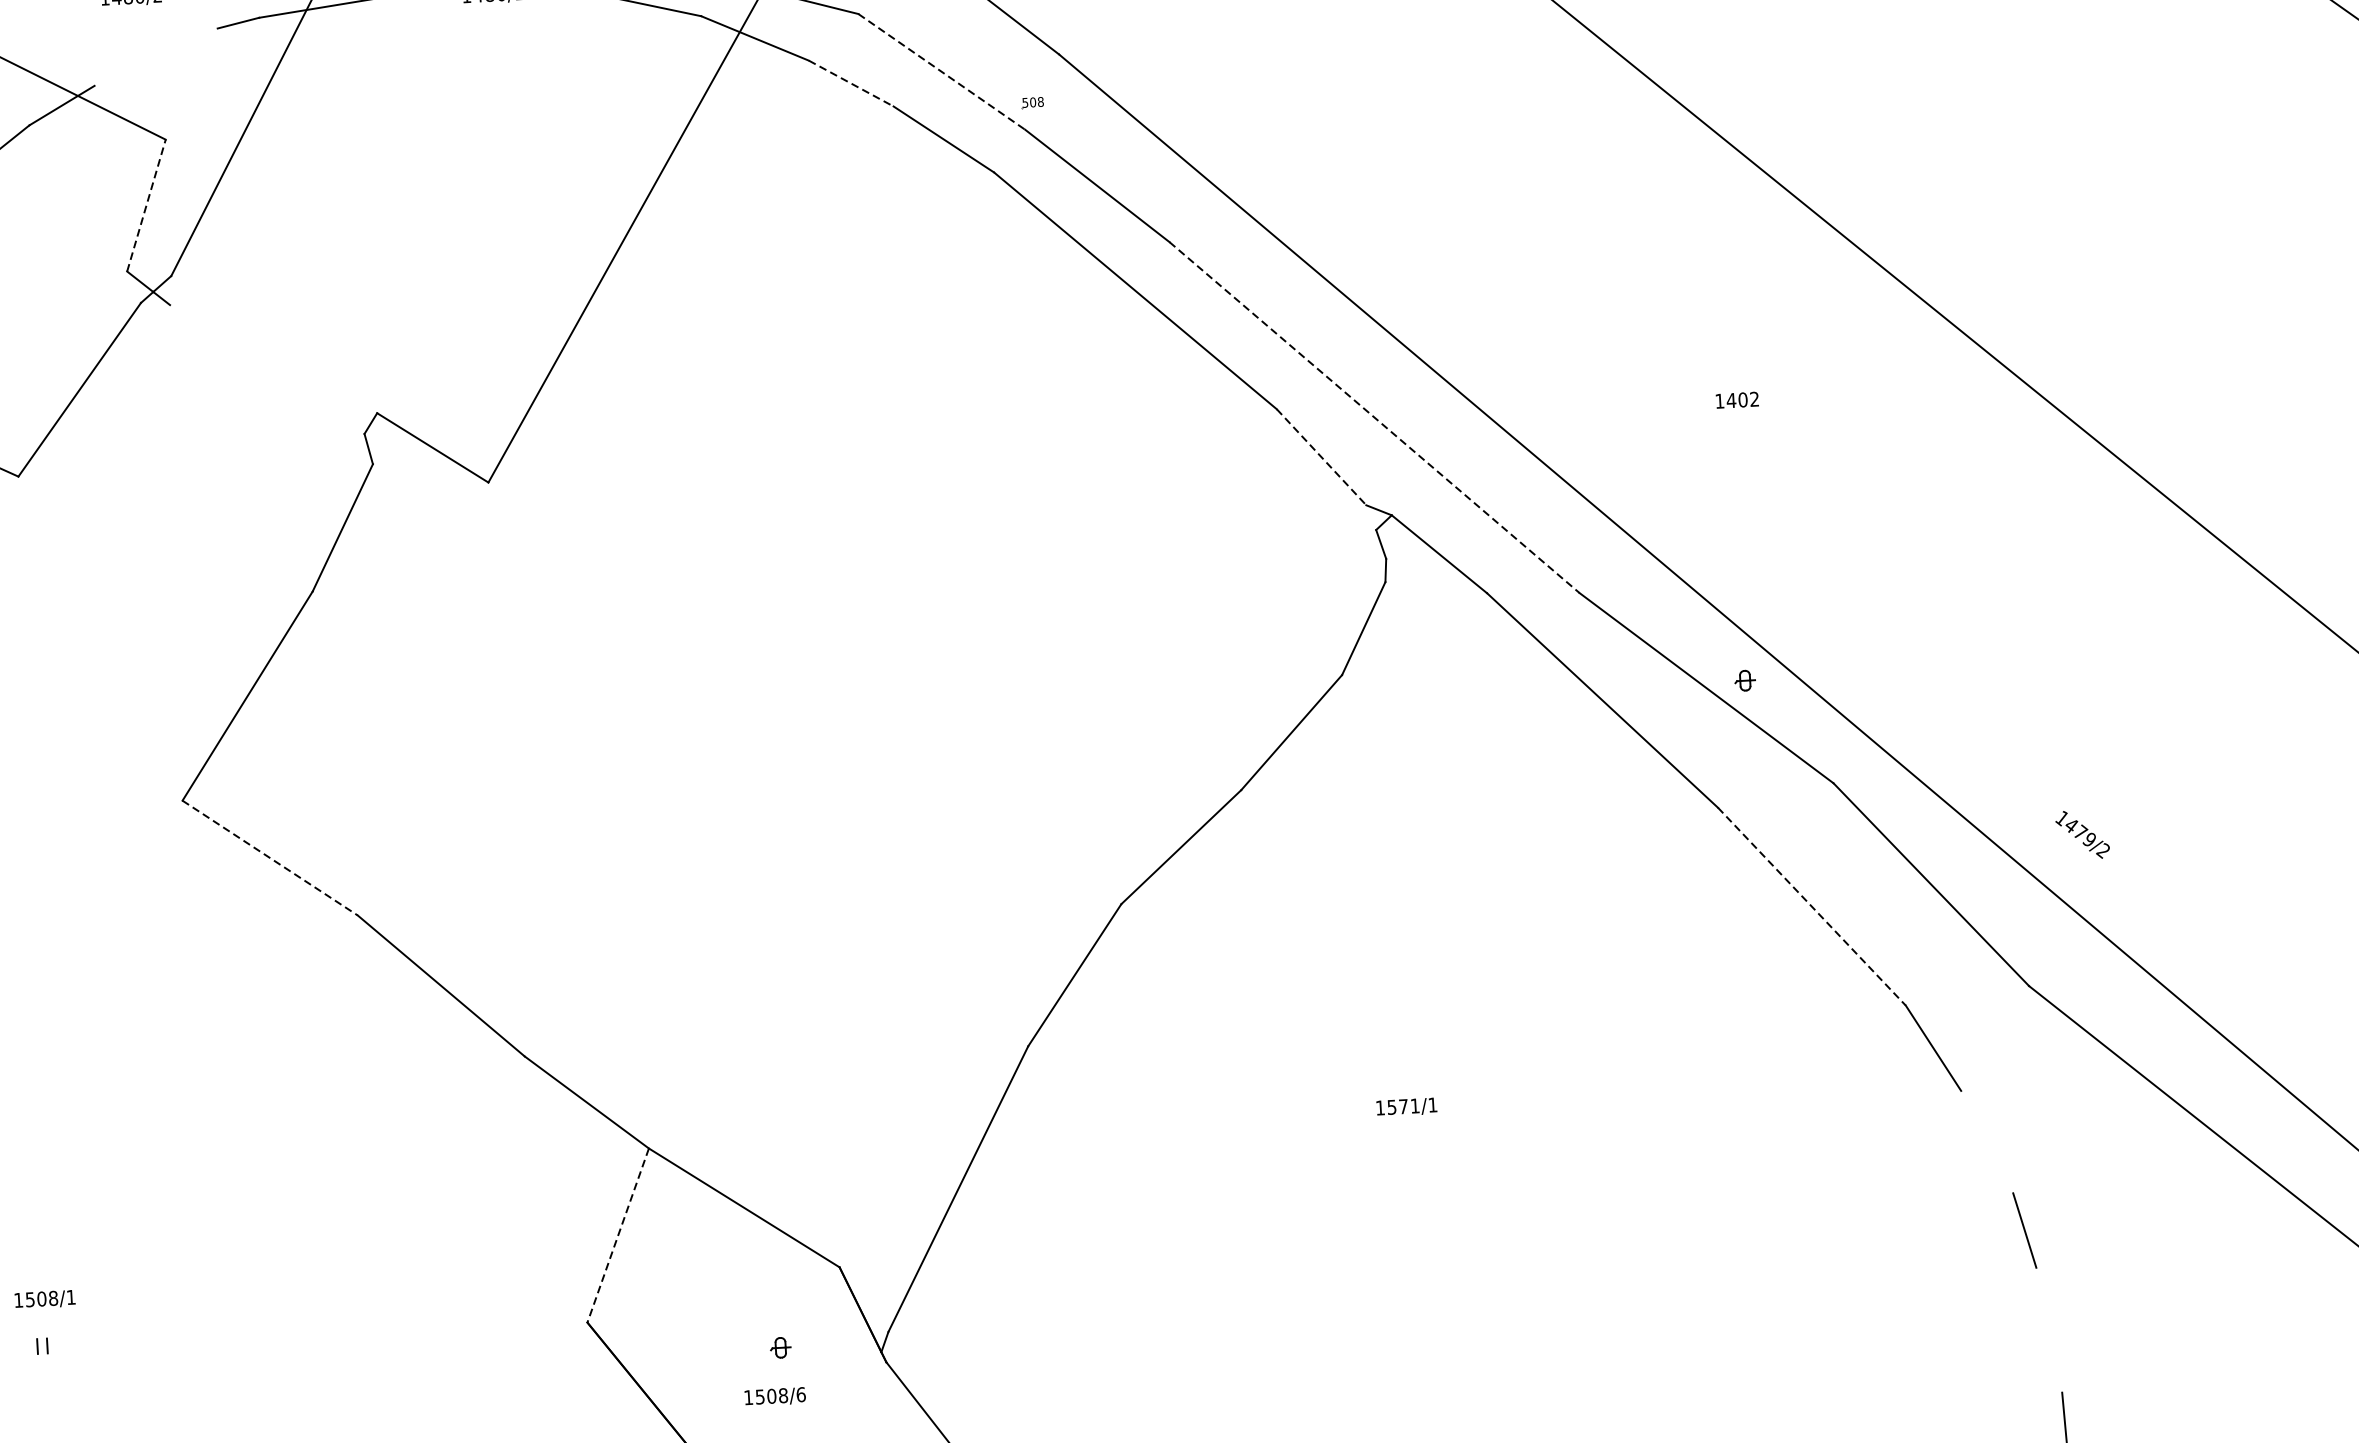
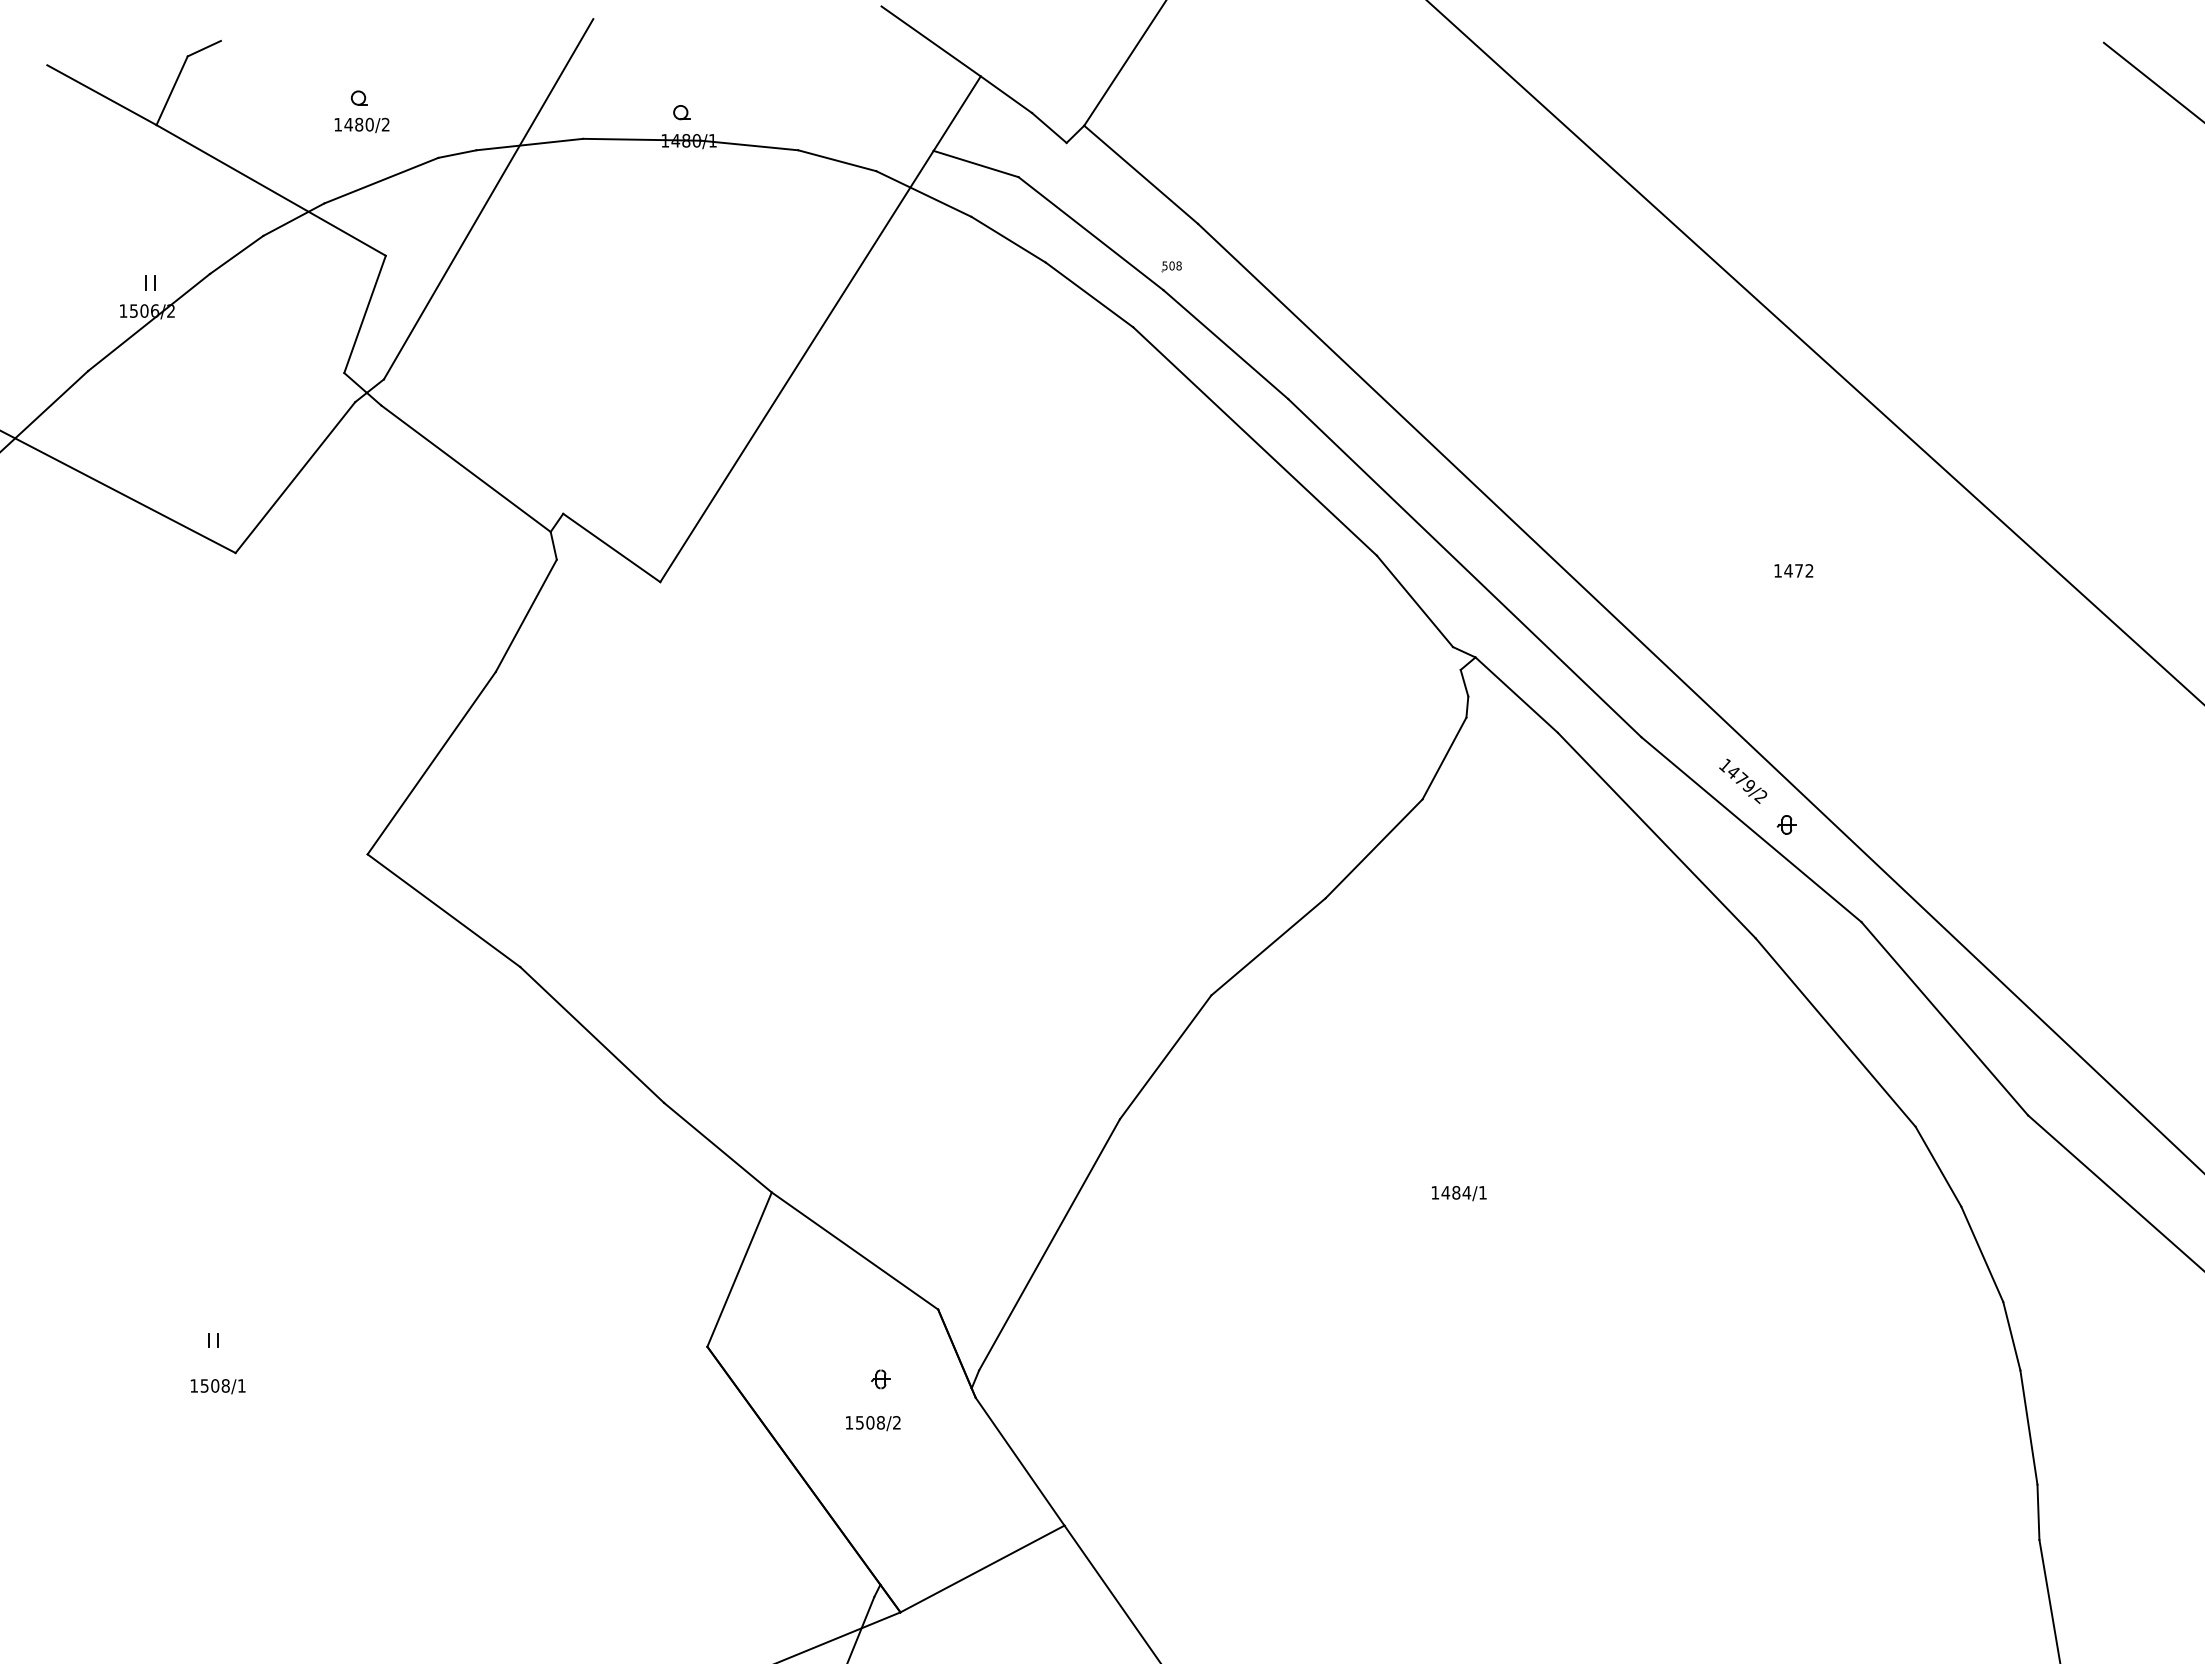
line: (156, 56) -> (381, 180), added
line: (942, 71) -> (1091, 233), dashed -> solid
line: (851, 83) -> (1008, 239), dashed -> solid
line: (146, 204) -> (365, 313), dashed -> solid
line: (266, 369) -> (465, 468), added
text: (1743, 399) -> (1799, 570), 1402 -> 1472
line: (1375, 417) -> (1465, 568), dashed -> solid
line: (1322, 457) -> (1415, 601), dashed -> solid
text: (2082, 833) -> (1743, 780), moved
line: (269, 857) -> (443, 910), dashed -> solid
line: (1811, 906) -> (1835, 1032), dashed -> solid
text: (1403, 1106) -> (1456, 1192), 1571/1 -> 1484/1
line: (1987, 1141) -> (1982, 1253), added
line: (618, 1235) -> (739, 1269), dashed -> solid
text: (44, 1299) -> (217, 1386), moved
line: (2048, 1330) -> (2028, 1427), added
text: (801, 1394) -> (897, 1422), 1508/6 -> 1508/2

